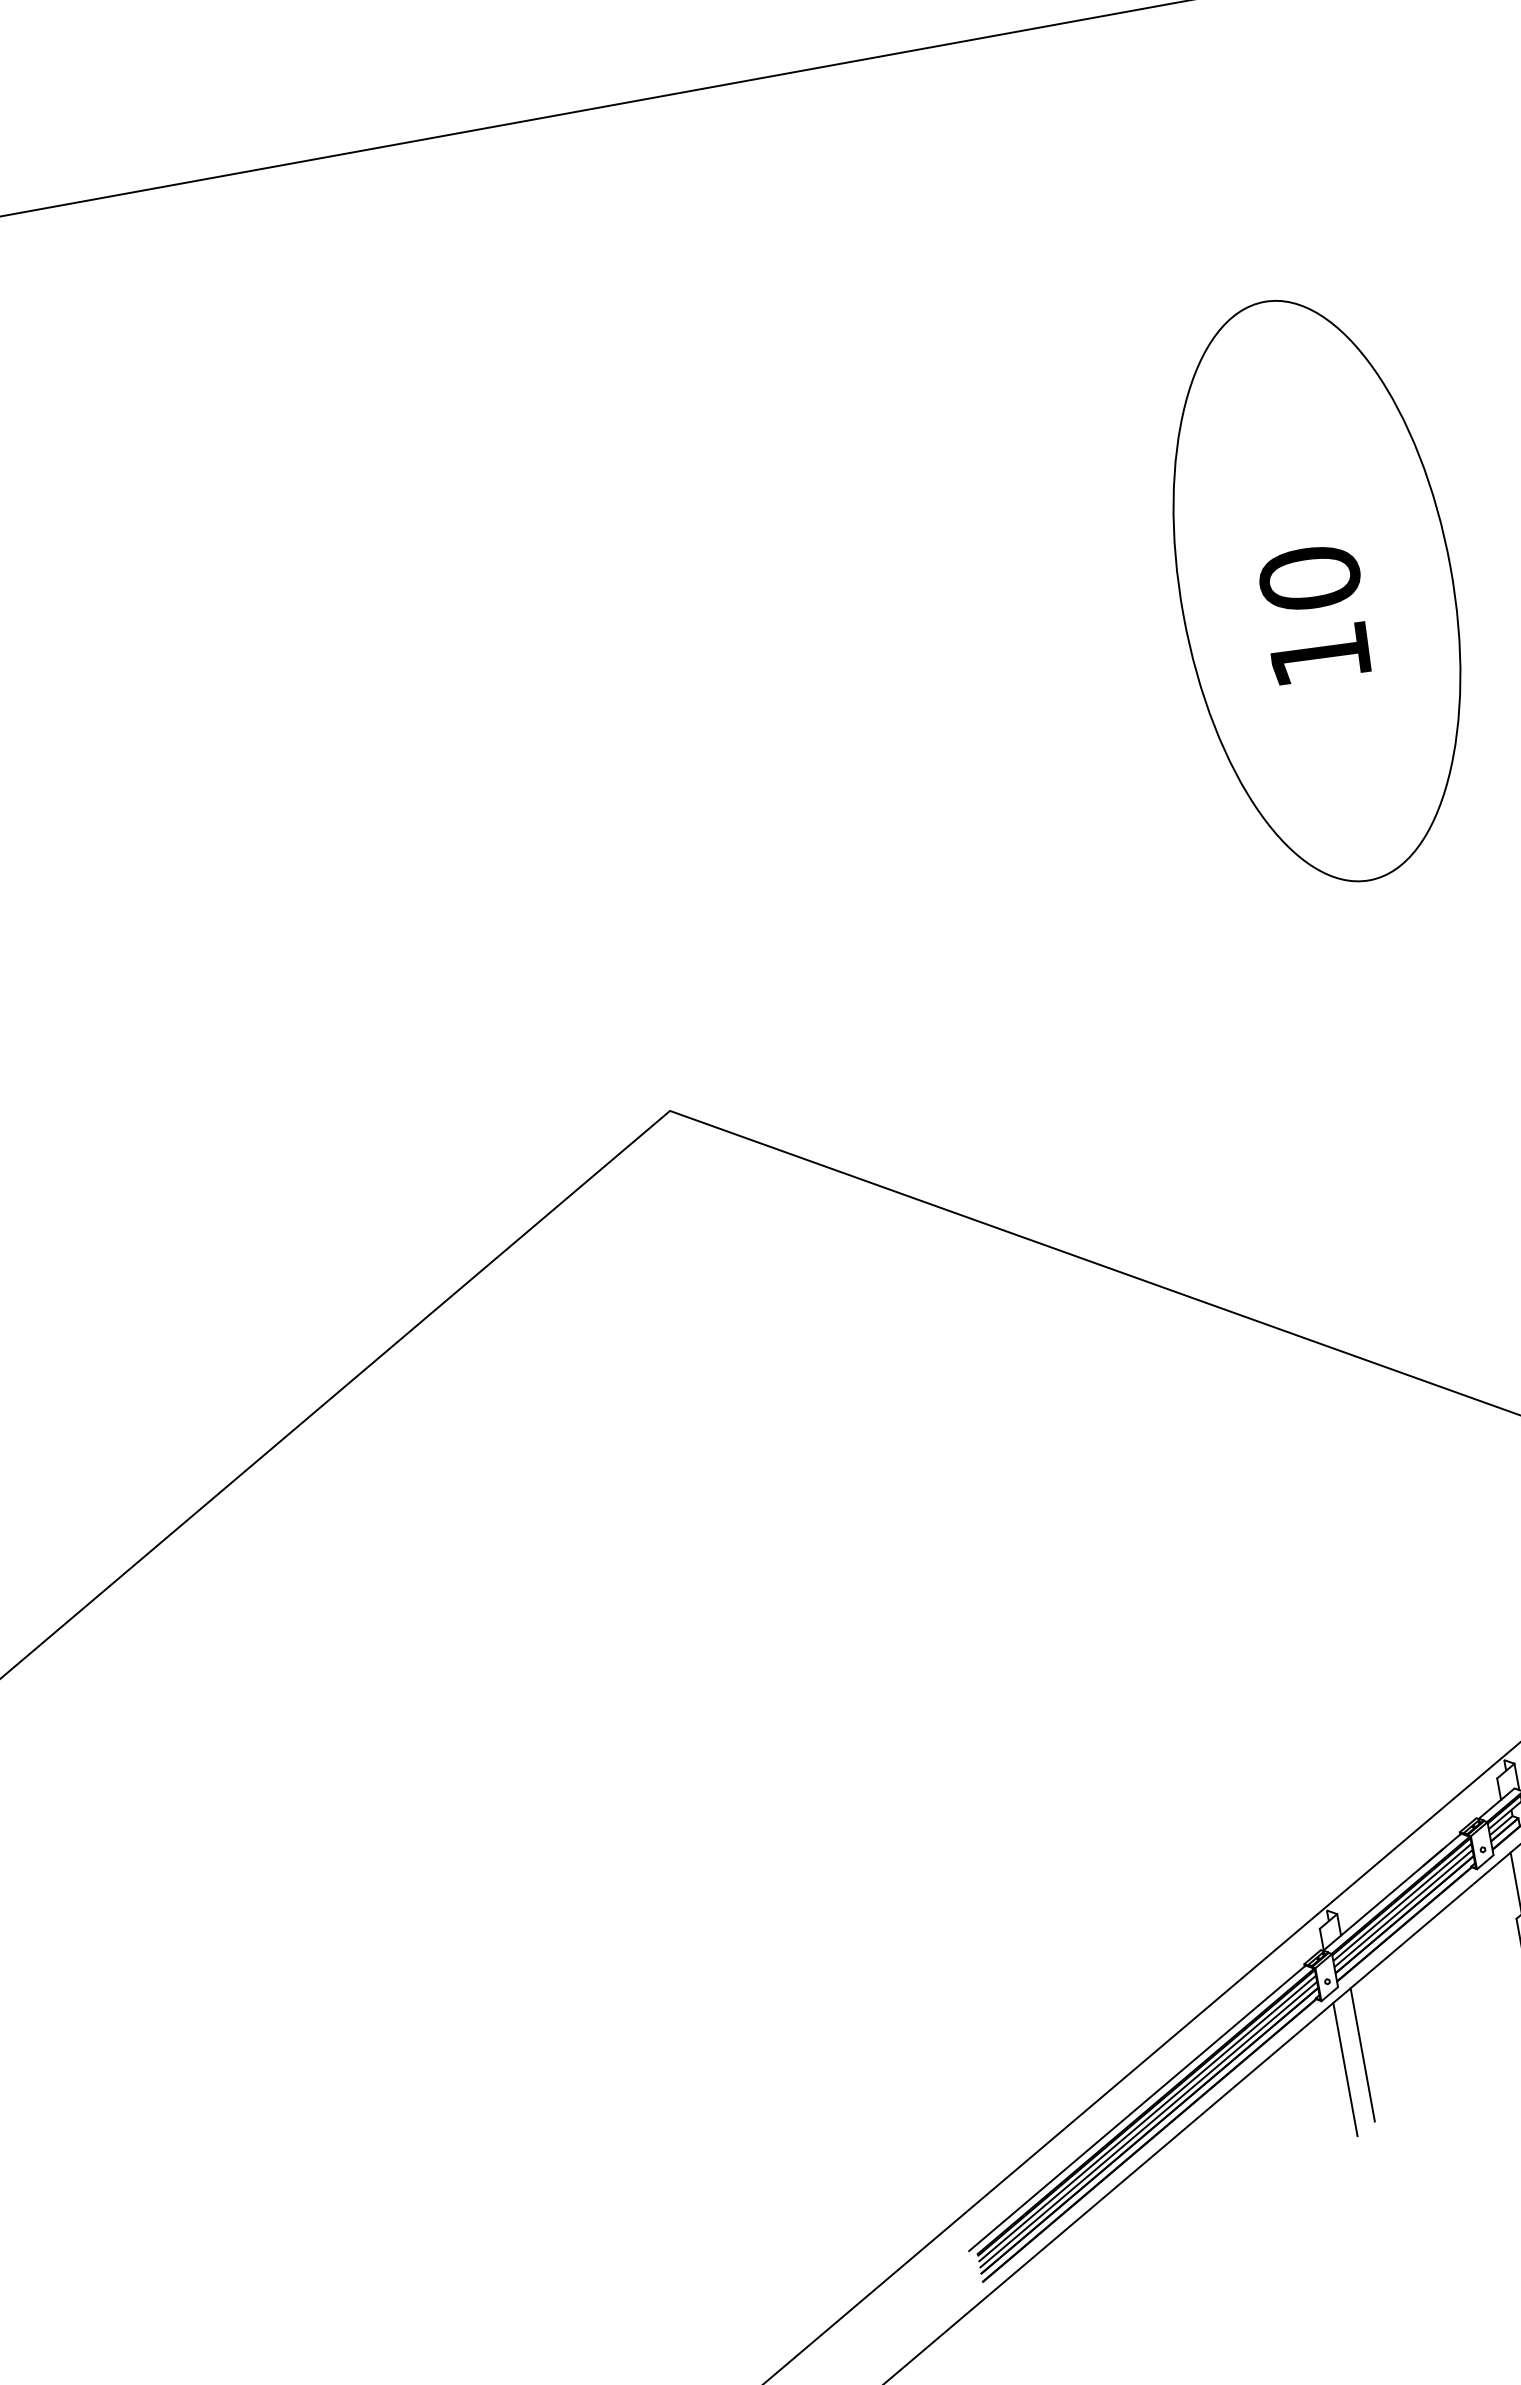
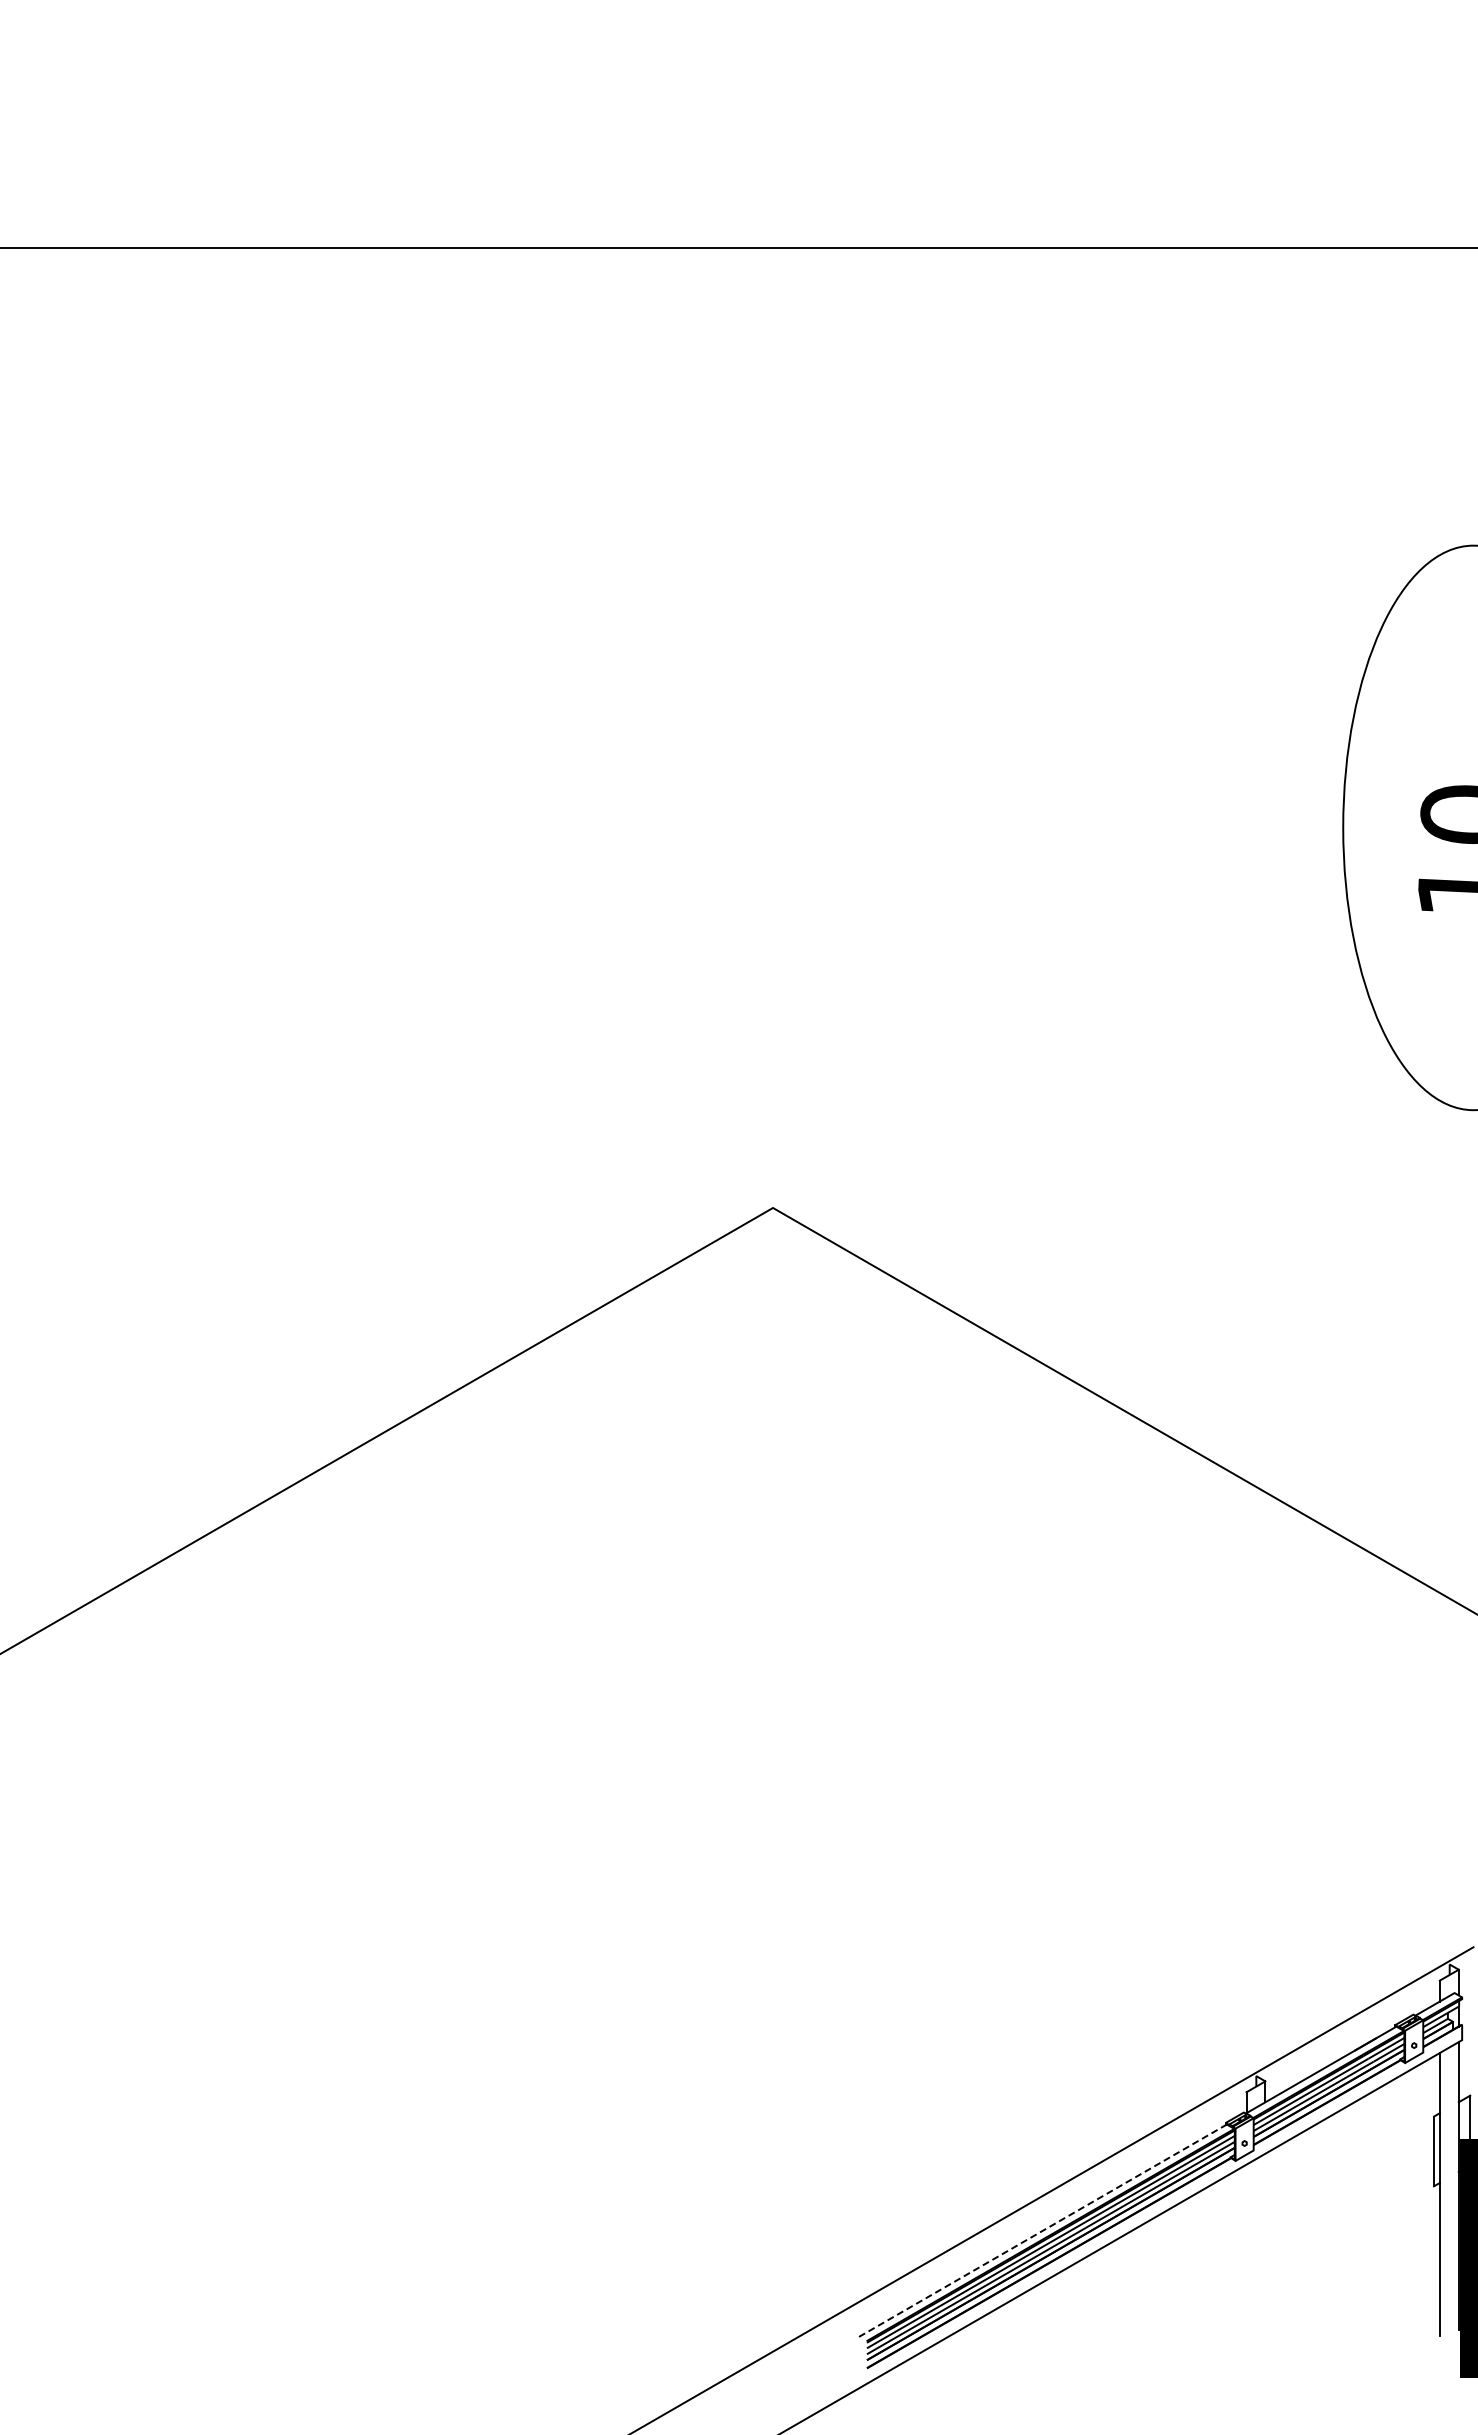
line: (1362, 2054) -> (1265, 2218), removed
line: (1345, 2069) -> (1246, 2229), removed
line: (1137, 2108) -> (1043, 2230), solid -> dashed

